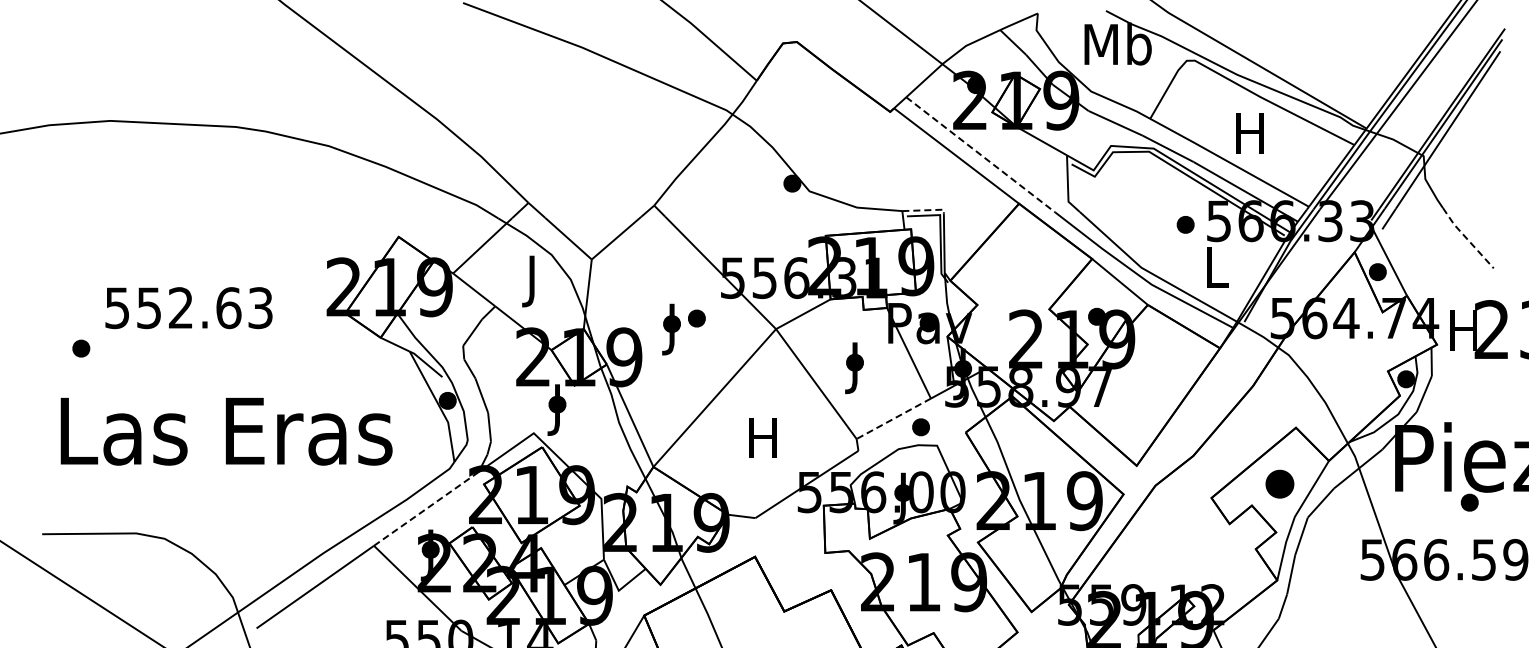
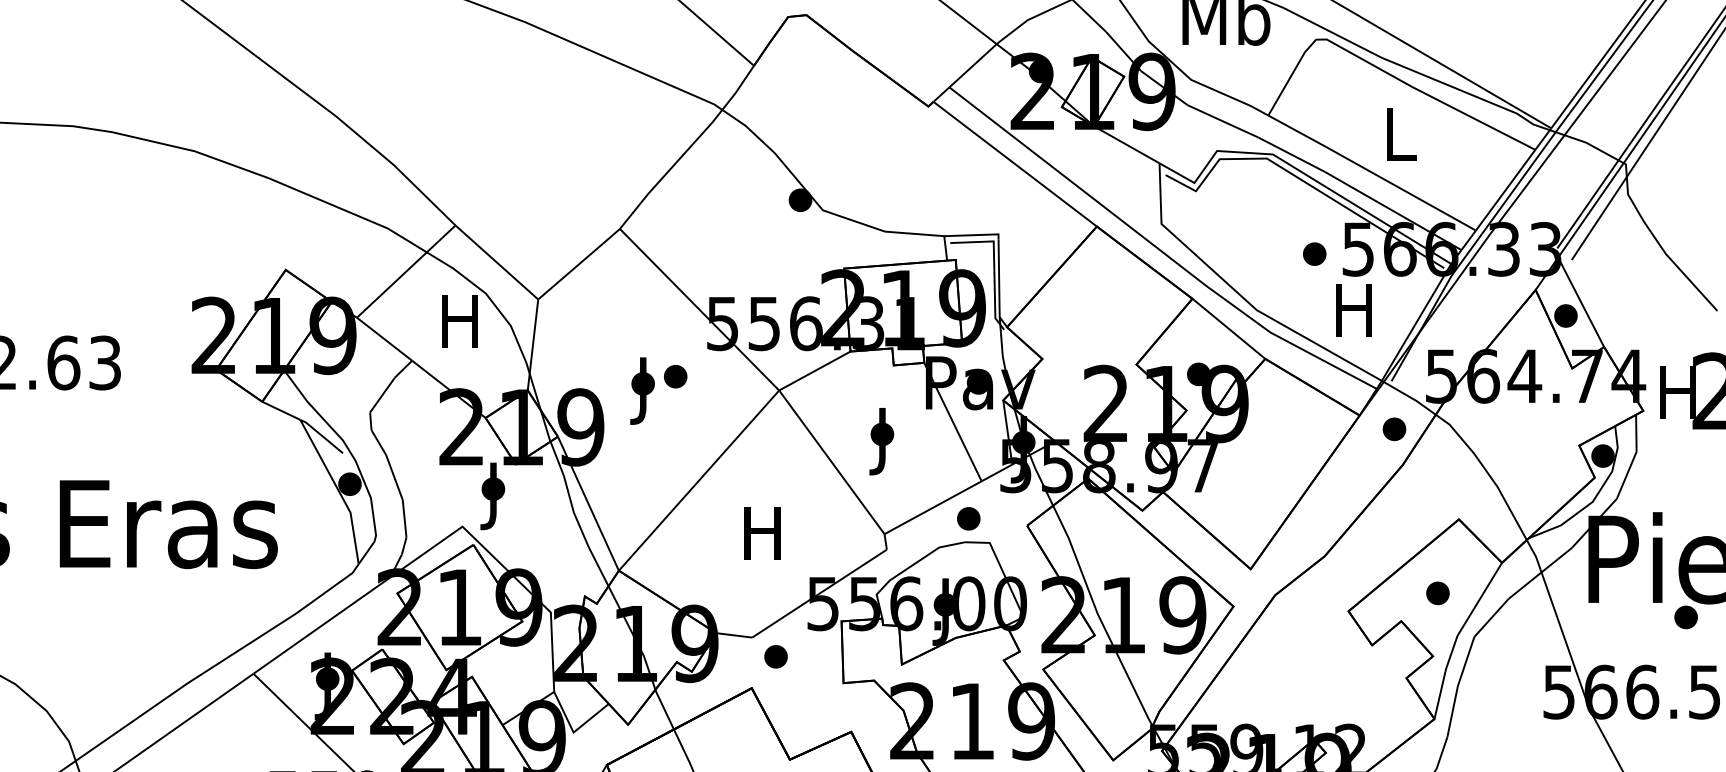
text: (1249, 133) -> (1398, 134), H -> L
line: (981, 155) -> (1047, 163), dashed -> solid
line: (926, 210) -> (975, 235), dashed -> solid
line: (1467, 238) -> (1683, 272), dashed -> solid
text: (1215, 267) -> (1353, 309), L -> H
text: (531, 281) -> (459, 328), J -> H
part: (1246, 358) -> (1394, 428), added
line: (893, 419) -> (932, 508), dashed -> solid
part: (1279, 484) -> (1437, 593), size x0.62
line: (426, 508) -> (322, 625), dashed -> solid
part: (773, 532) -> (775, 656), added

